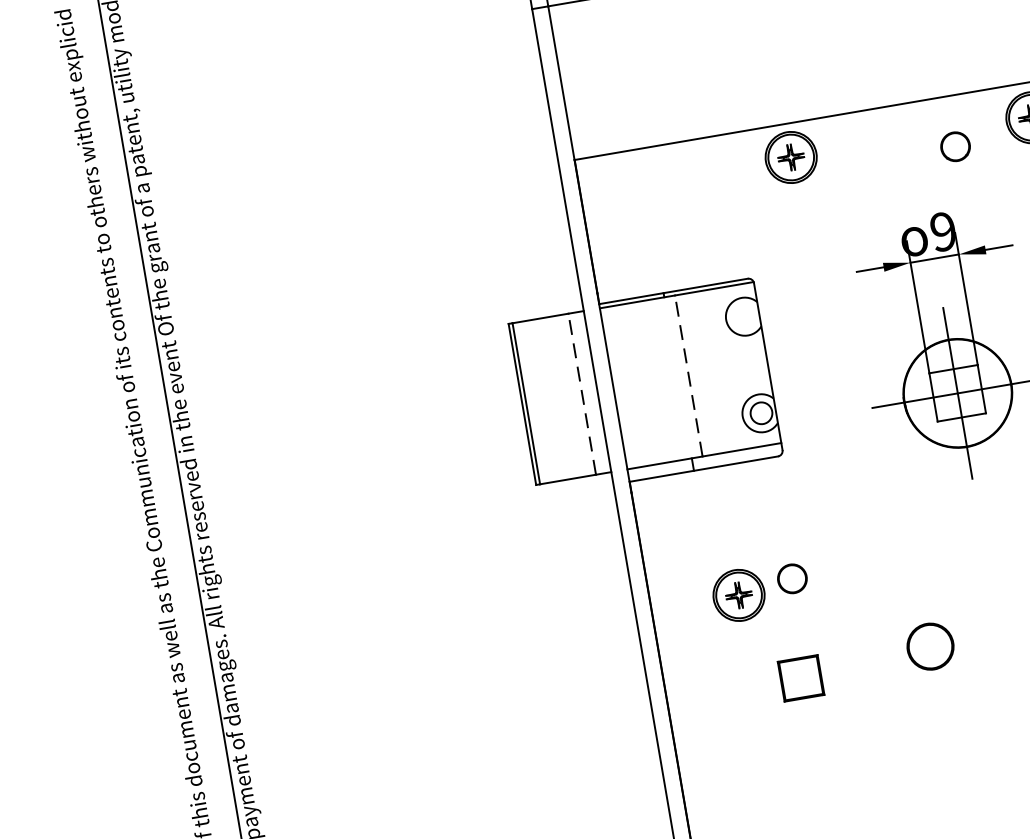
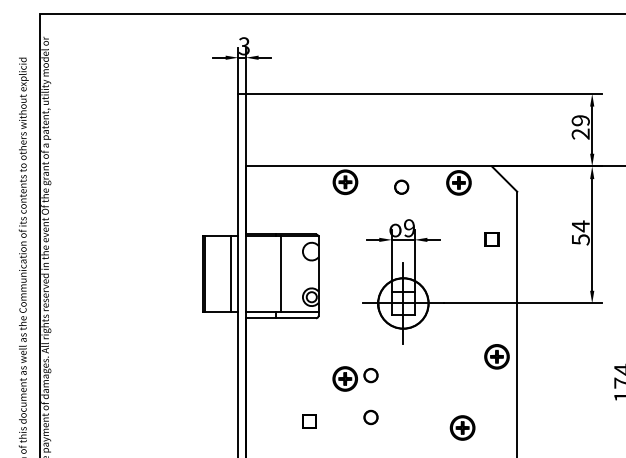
circle: (954, 145) -> (401, 186), moved
line: (689, 376) -> (281, 274), dashed -> solid
line: (583, 394) -> (231, 274), dashed -> solid
part: (760, 590) -> (355, 378), moved
part: (929, 646) -> (370, 417), size x0.62
part: (801, 677) -> (309, 421), size x0.71

